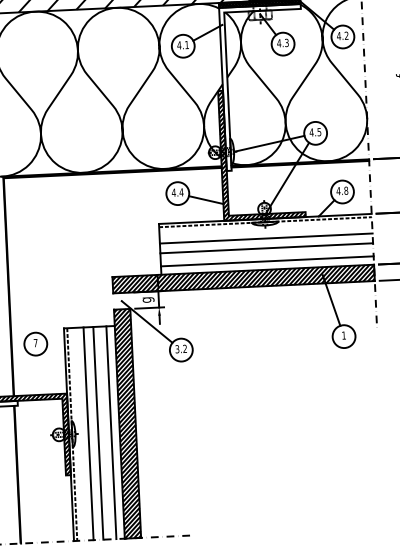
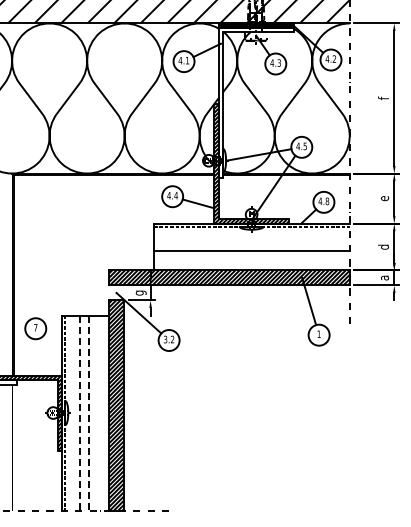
line: (265, 238) -> (251, 241), removed
line: (266, 261) -> (251, 262), removed
line: (111, 432) -> (101, 413), removed
line: (88, 433) -> (80, 413), solid -> dashed
line: (98, 433) -> (89, 413), solid -> dashed
line: (17, 474) -> (13, 447), removed

